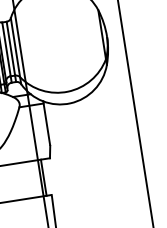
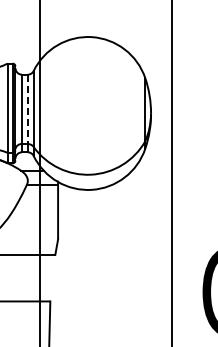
line: (10, 48) -> (27, 109), solid -> dashed
line: (43, 177) -> (43, 277), removed

